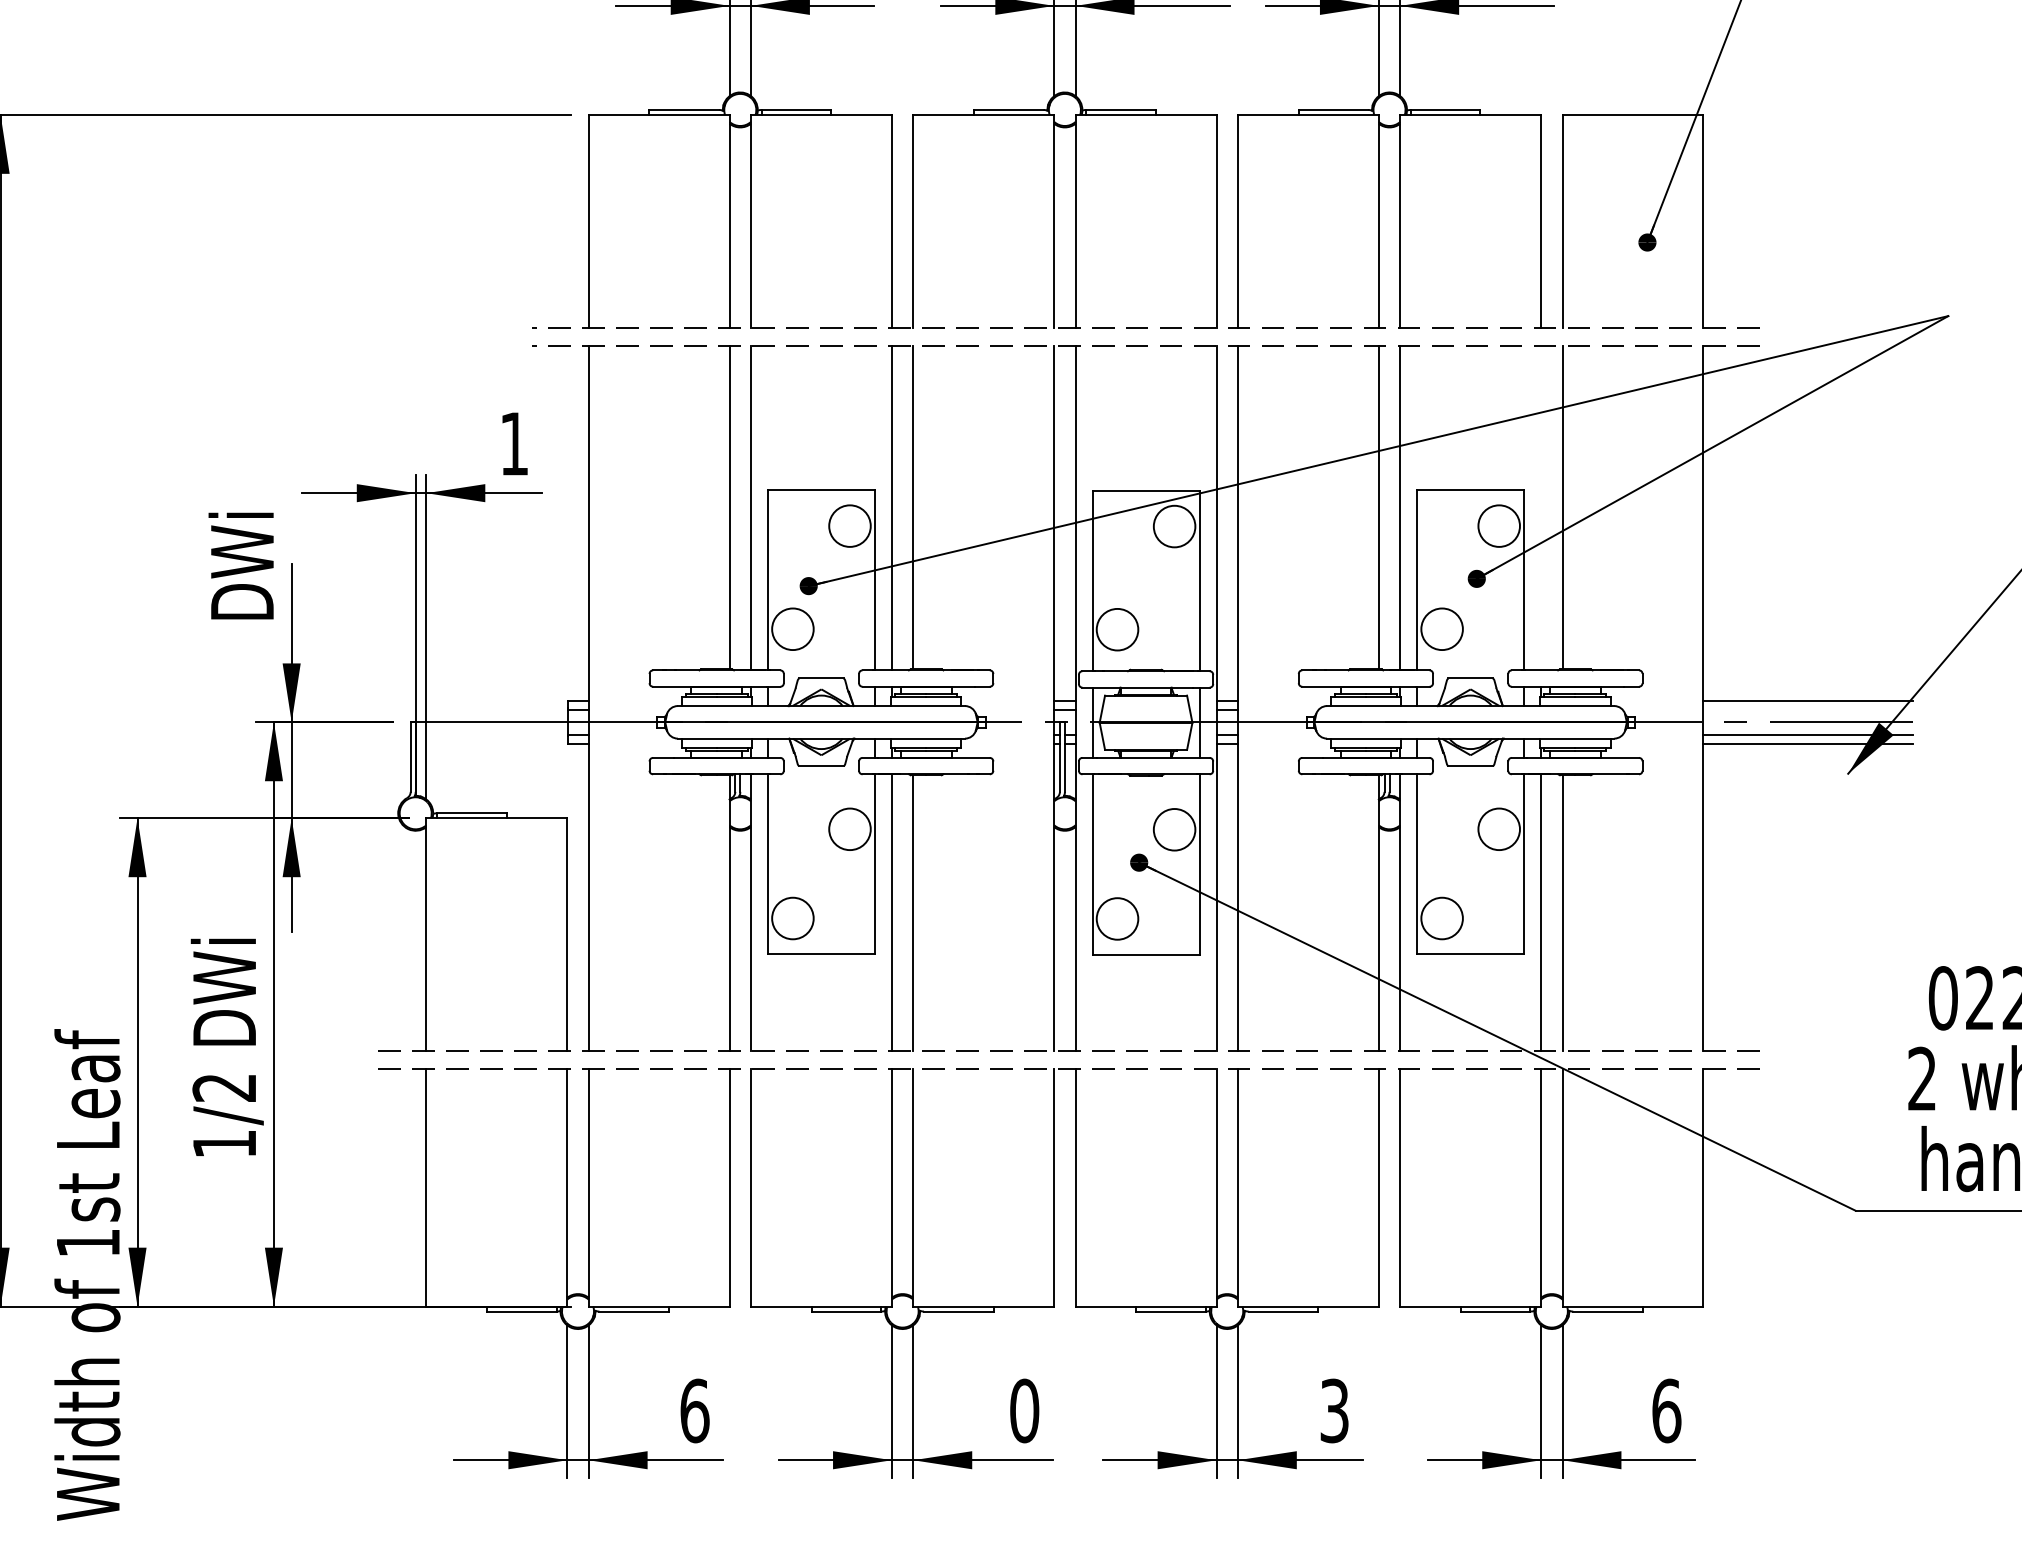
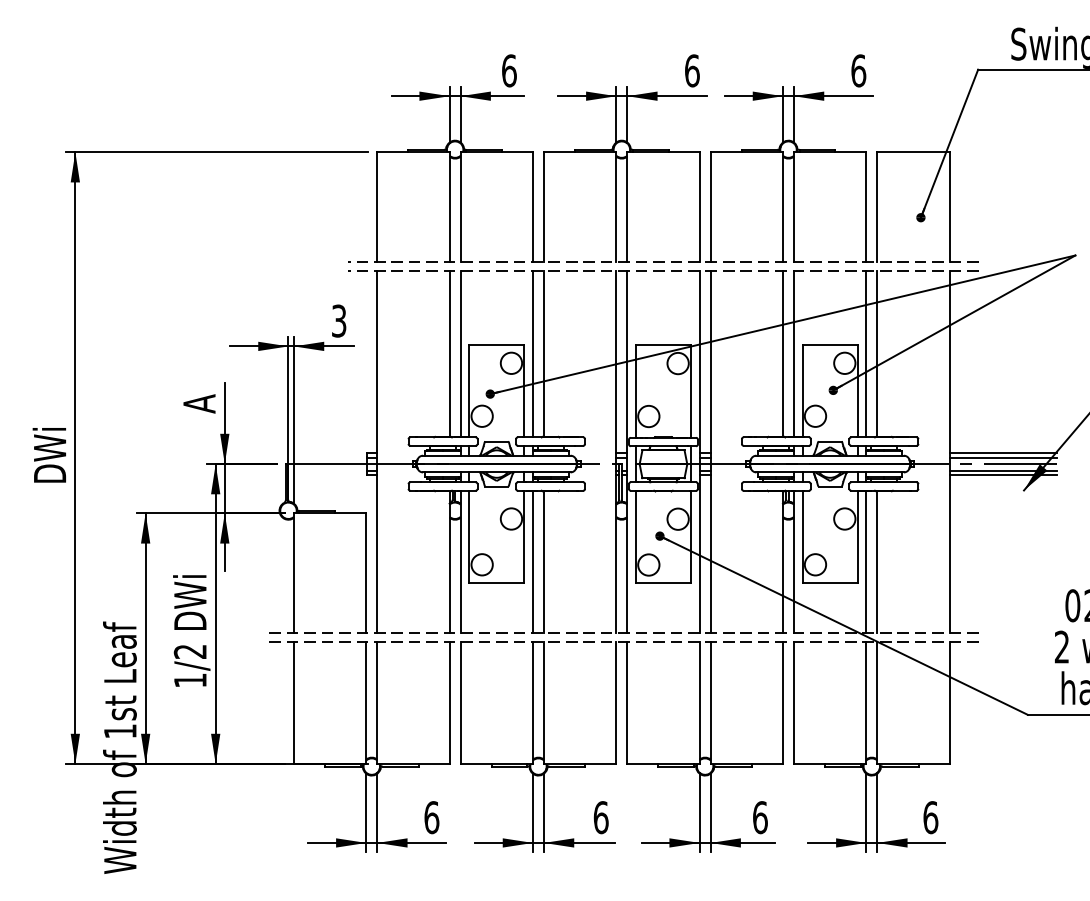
text: (515, 442) -> (339, 320), 1 -> 3
line: (1541, 506) -> (866, 353), added
text: (240, 567) -> (198, 384), DWi -> A
line: (1808, 709) -> (1003, 457), added
text: (1023, 1410) -> (600, 817), 0 -> 6
text: (1335, 1410) -> (760, 817), 3 -> 6

